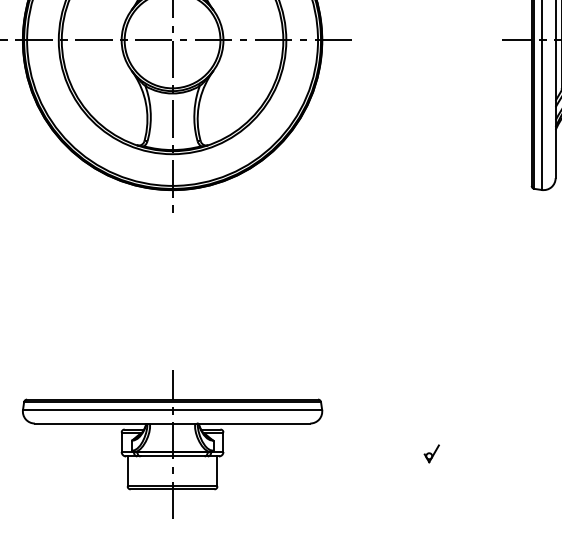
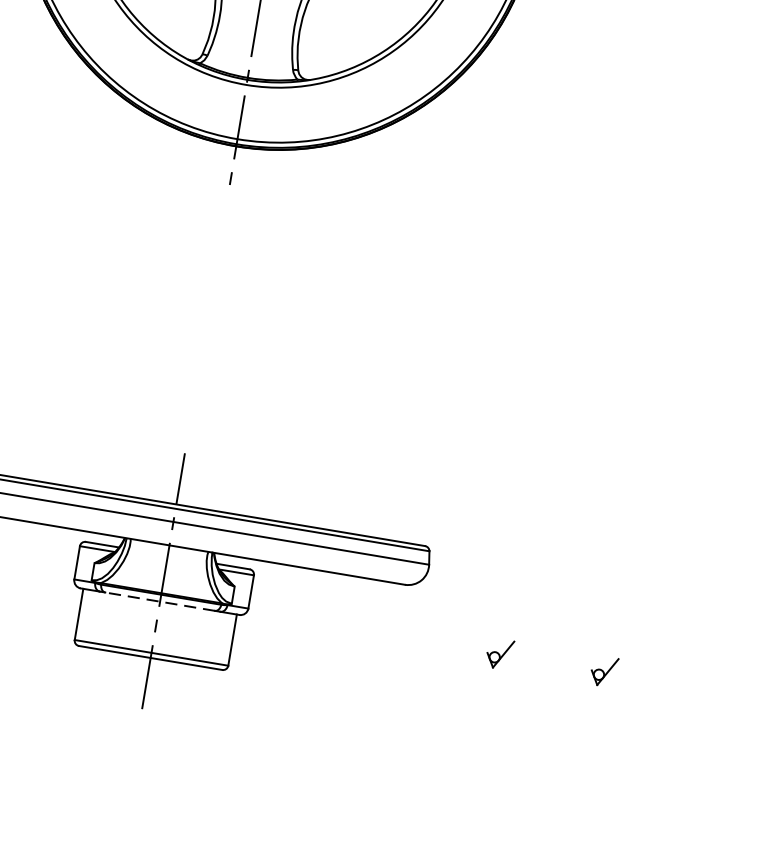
part: (370, 453) -> (499, 653), added
line: (172, 456) -> (159, 601), solid -> dashed

